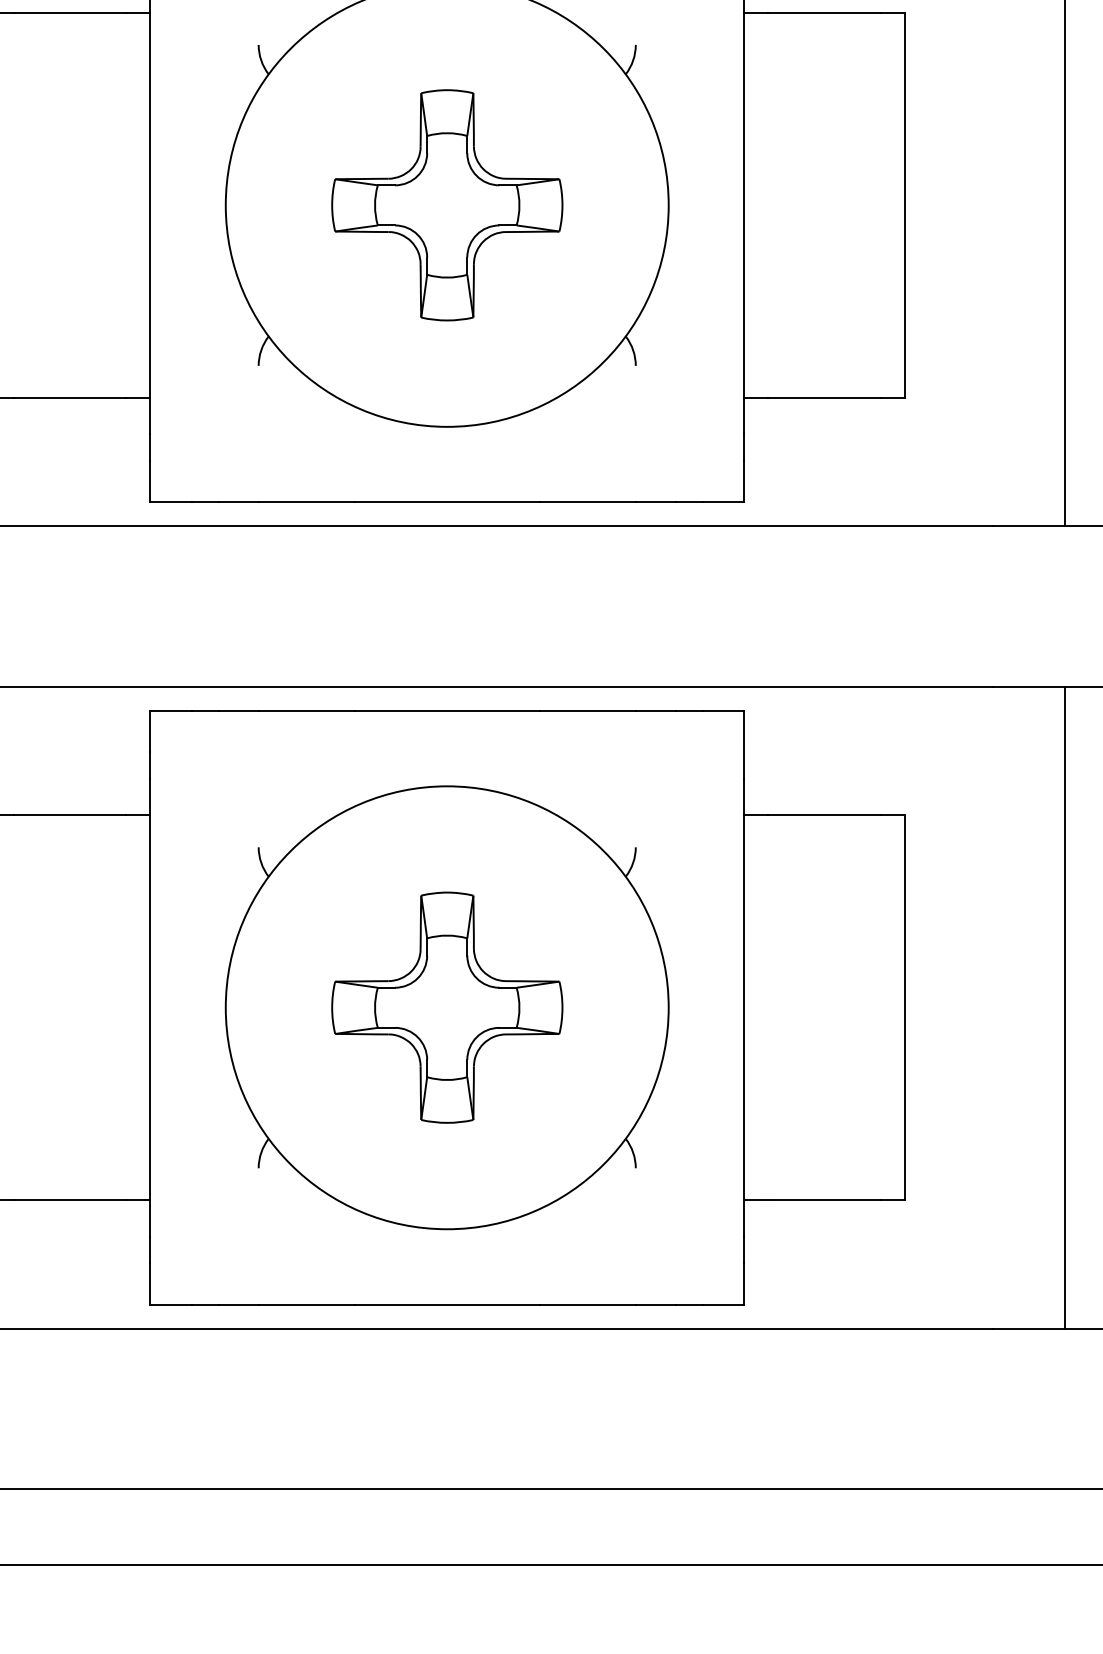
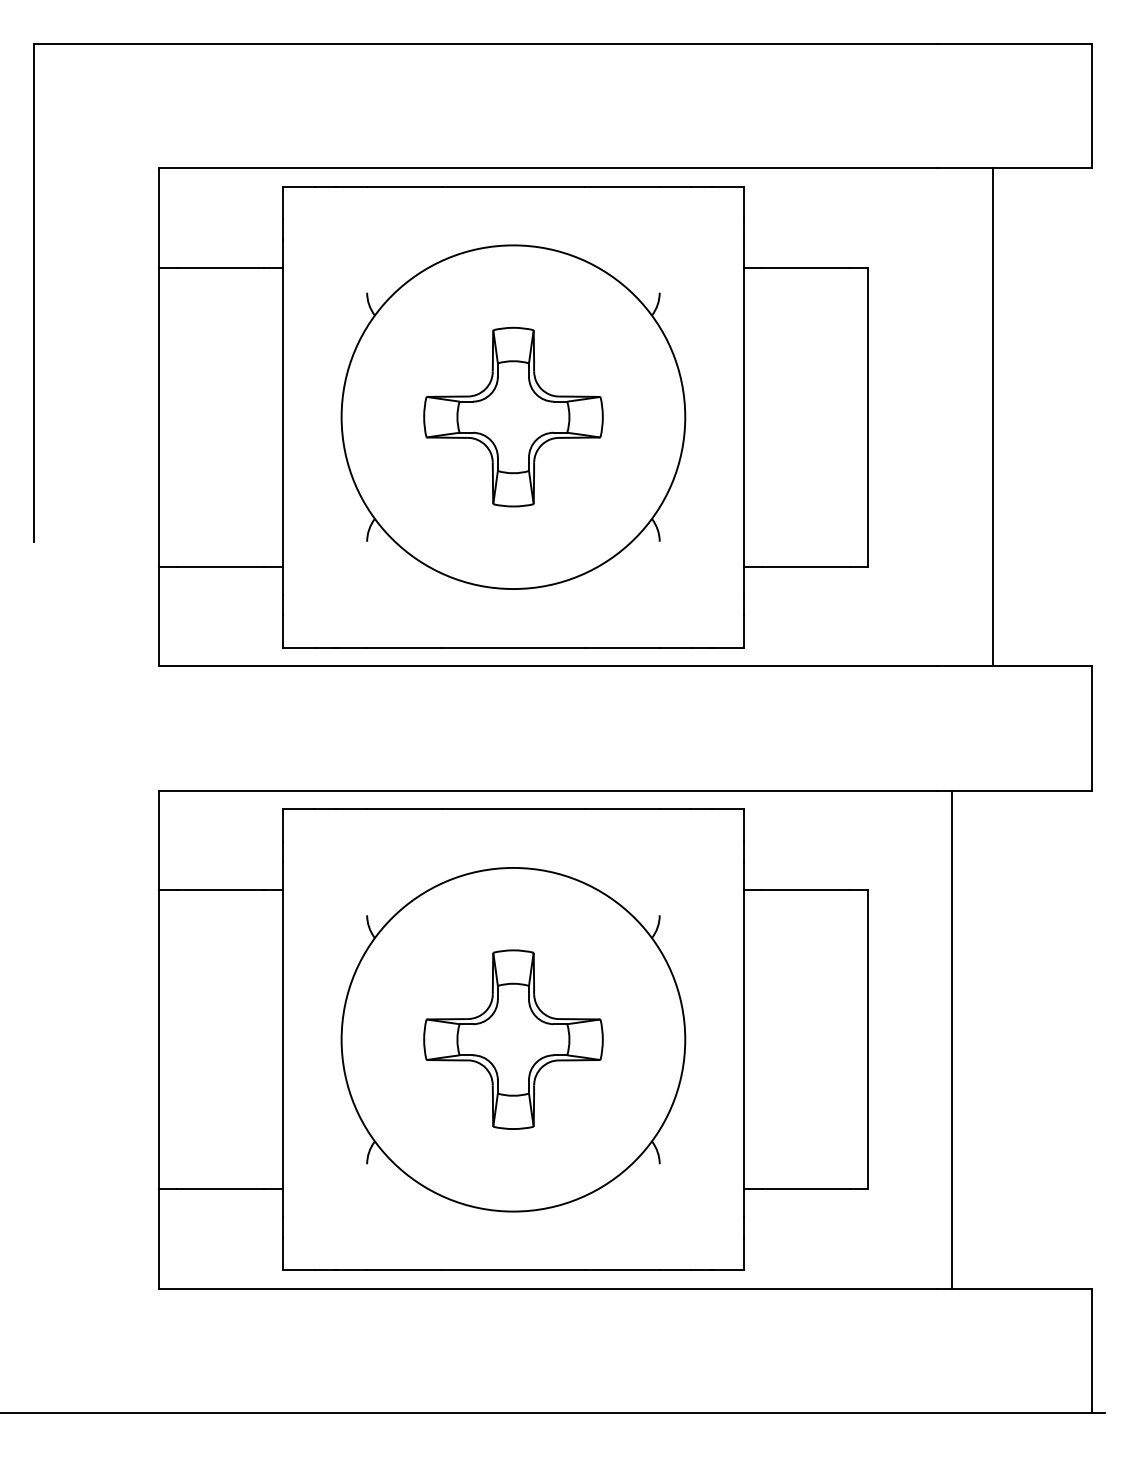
line: (1064, 1007) -> (951, 1039), moved

